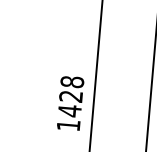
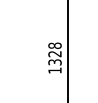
text: (68, 111) -> (54, 62), 1428 -> 1328

